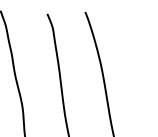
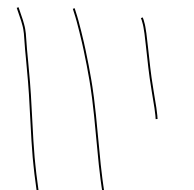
line: (139, 48) -> (150, 67), added

